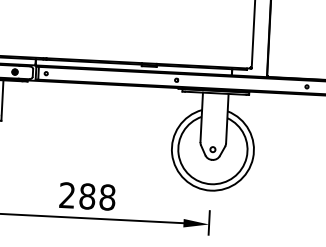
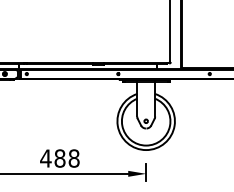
text: (66, 195) -> (45, 158), 288 -> 488

